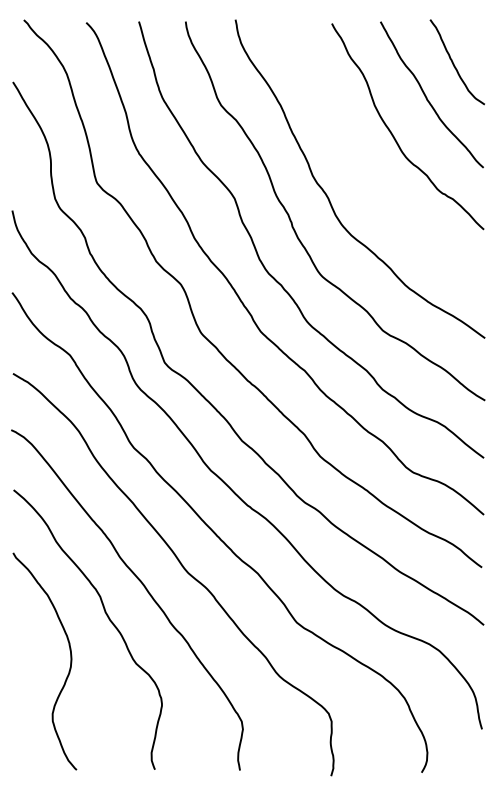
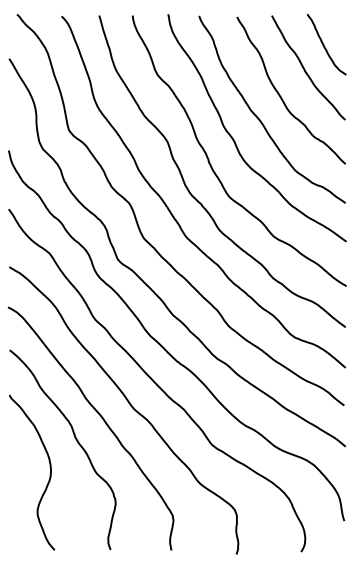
curve: (364, 167) -> (260, 119), added

